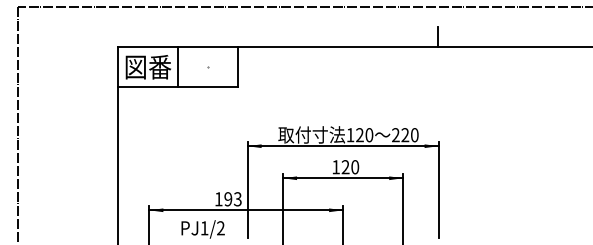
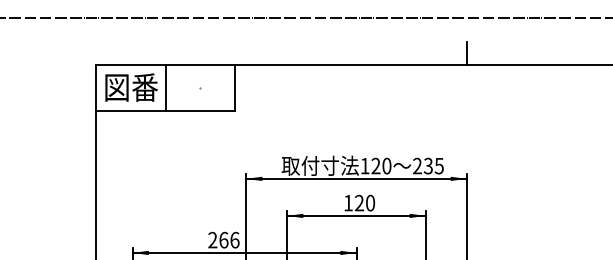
text: (409, 135) -> (433, 166), 220 -> 235
text: (227, 199) -> (222, 240), 193 -> 266

